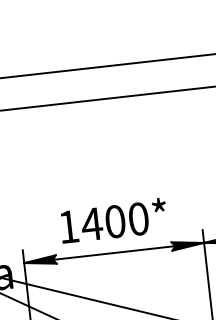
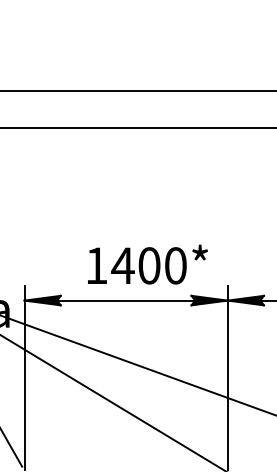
text: (113, 220) -> (147, 264), moved

